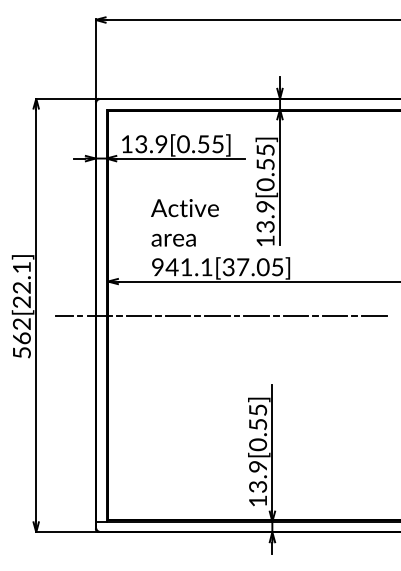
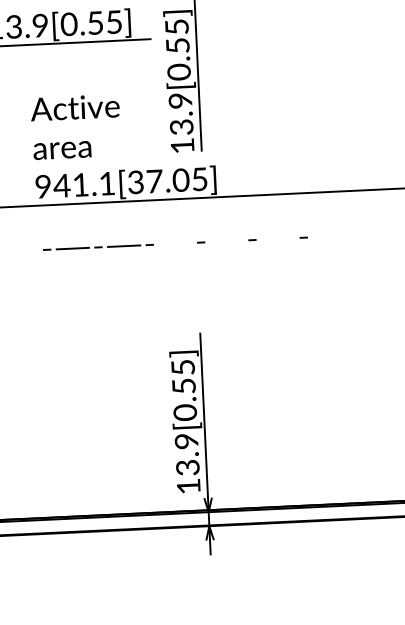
line: (138, 315) -> (20, 251), removed
line: (256, 315) -> (175, 243), removed
line: (295, 315) -> (226, 241), removed
line: (334, 315) -> (277, 238), removed
line: (374, 315) -> (329, 236), removed

